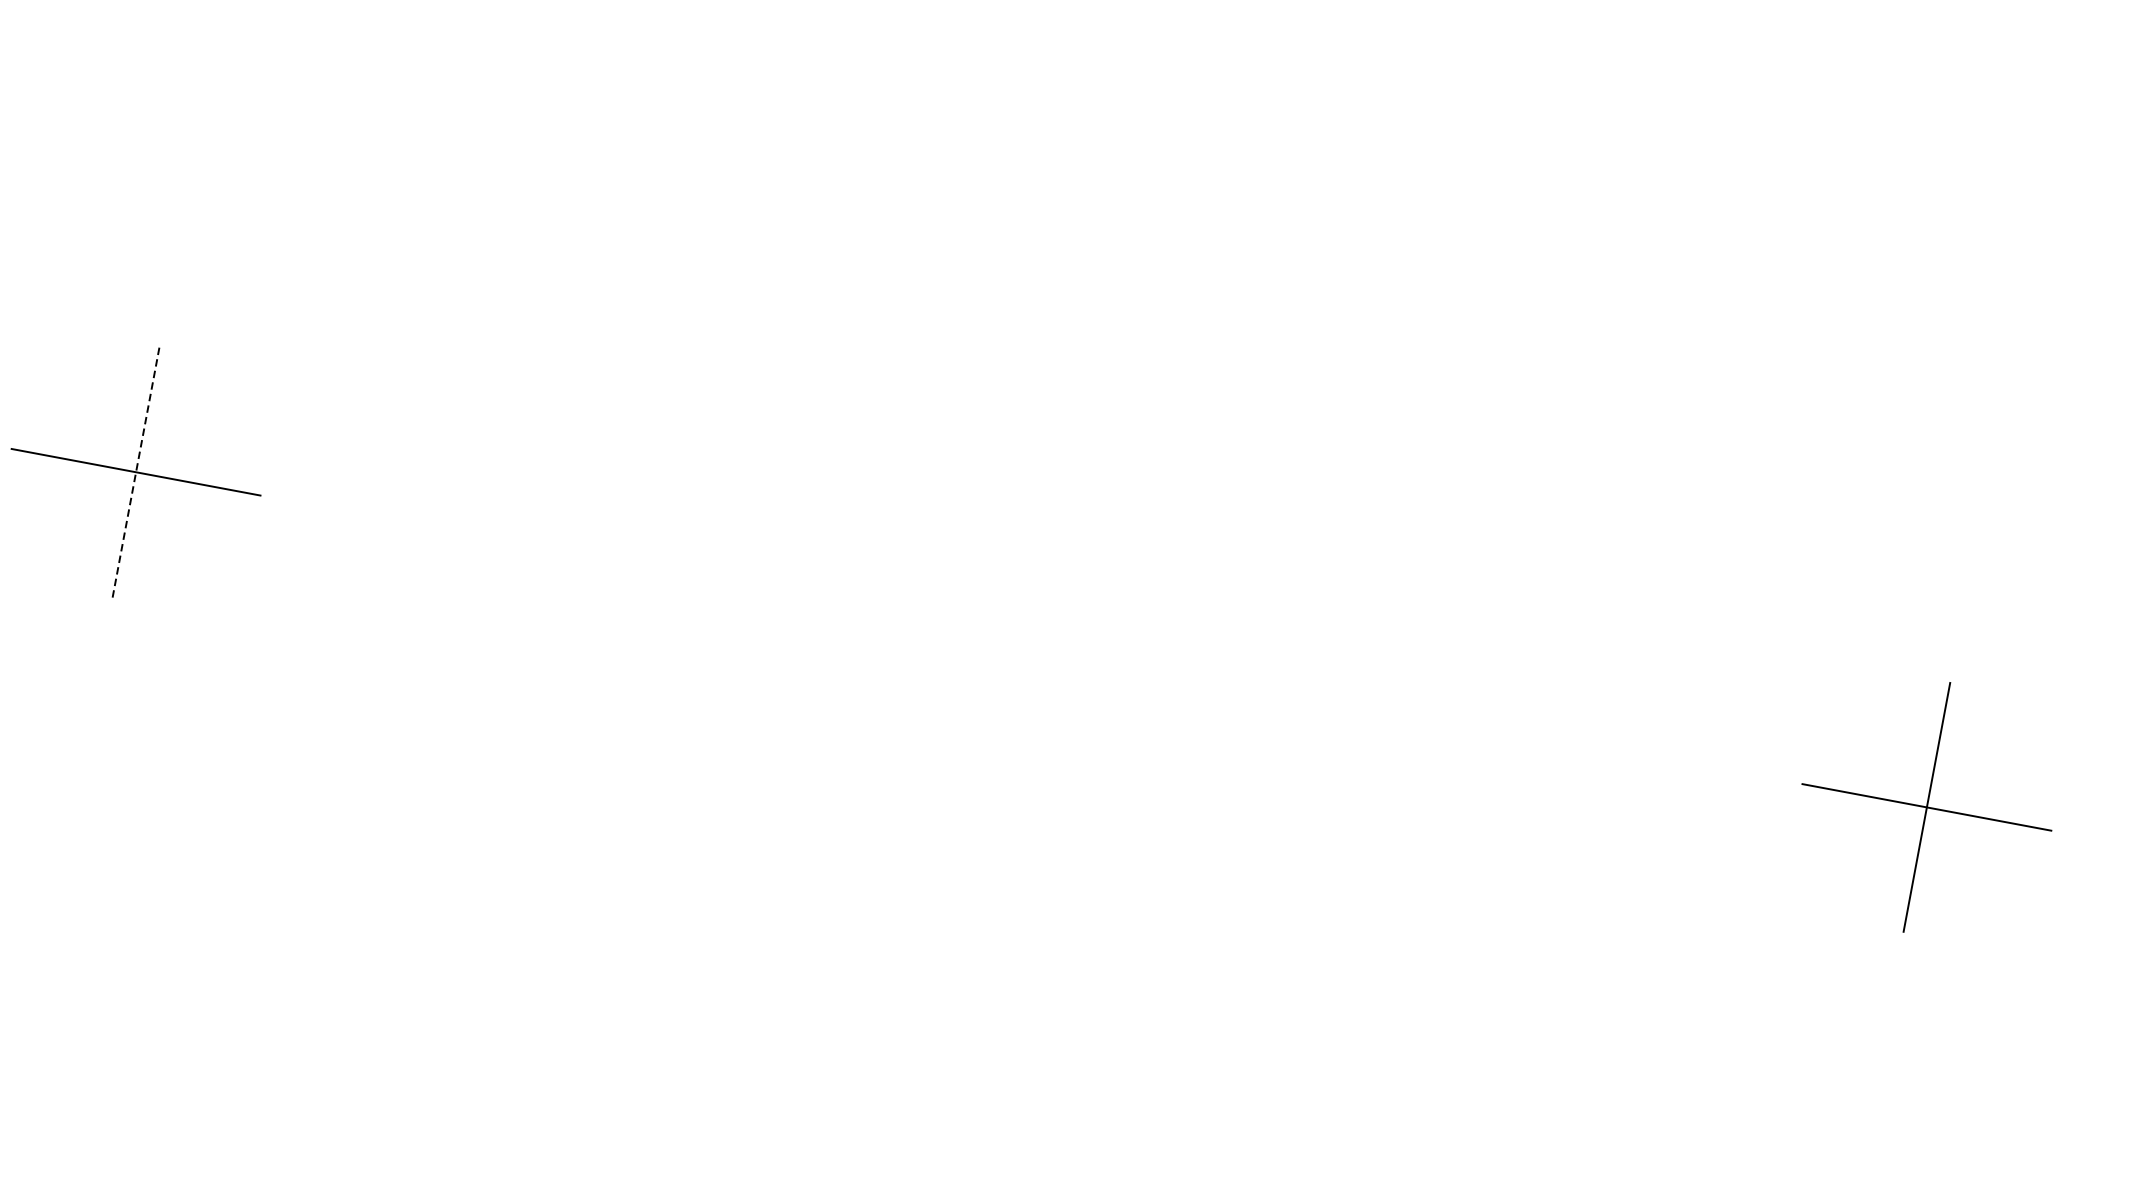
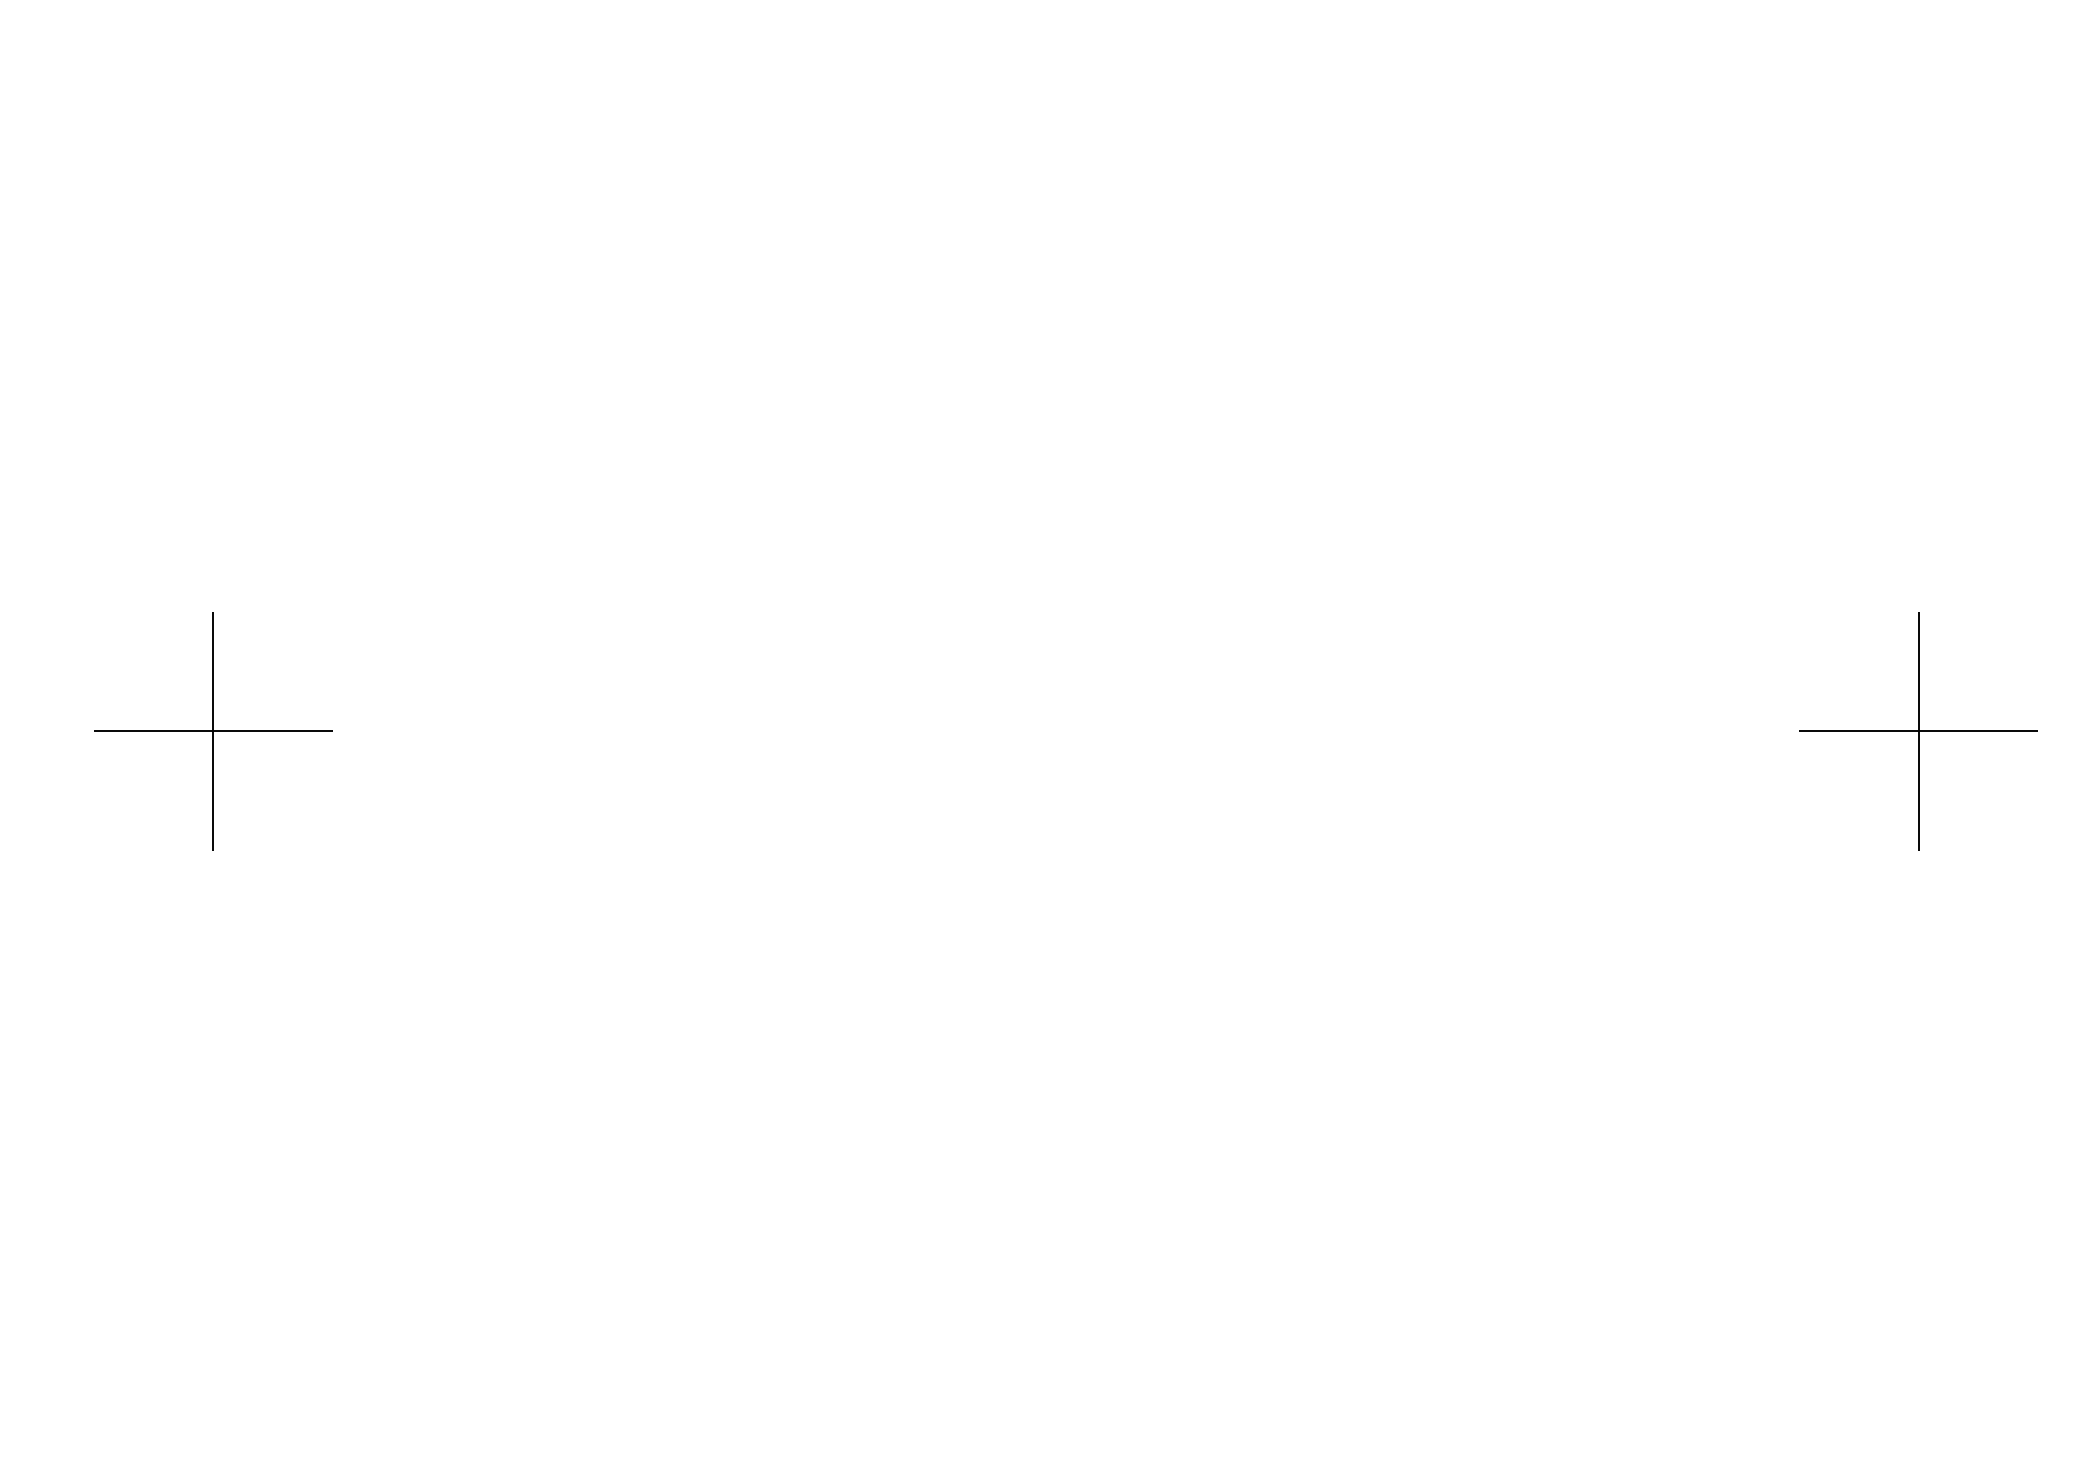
line: (136, 472) -> (213, 731), dashed -> solid

